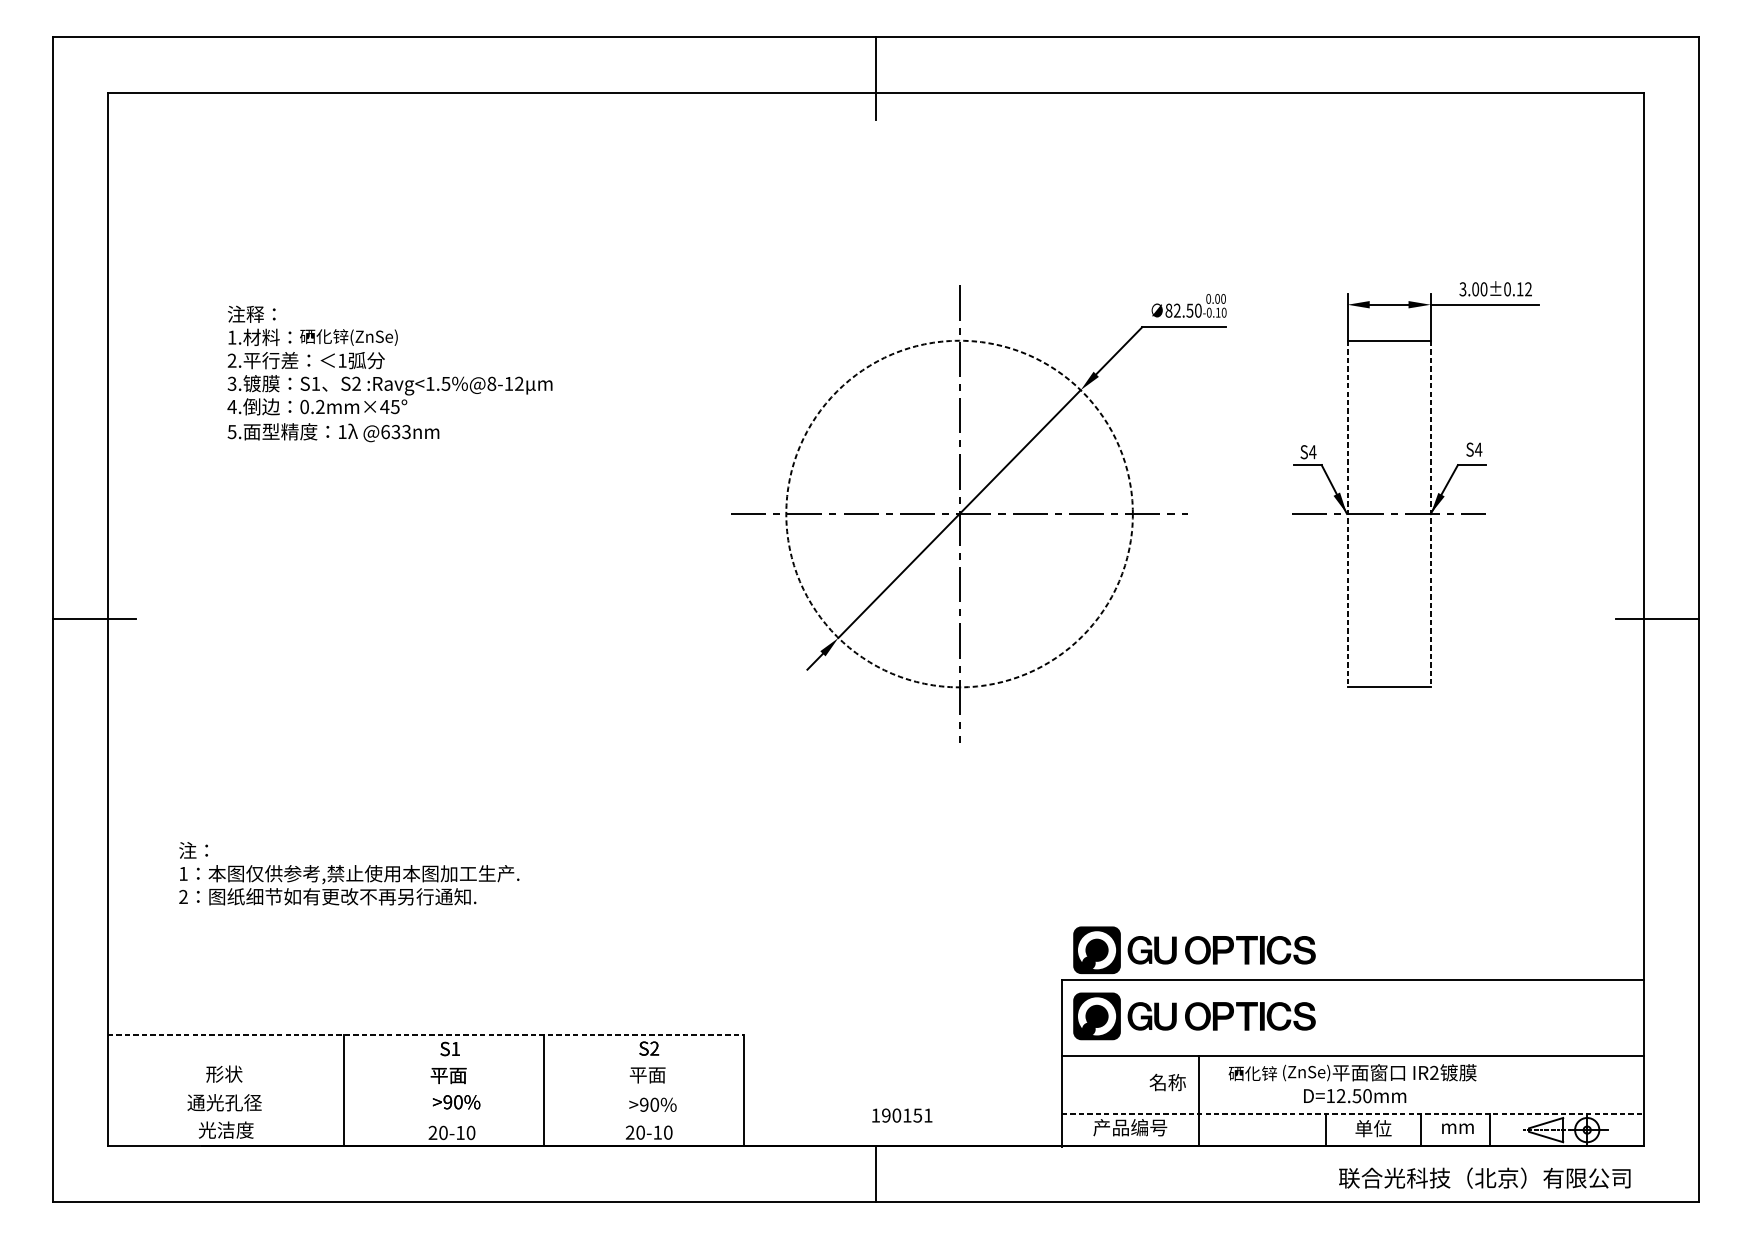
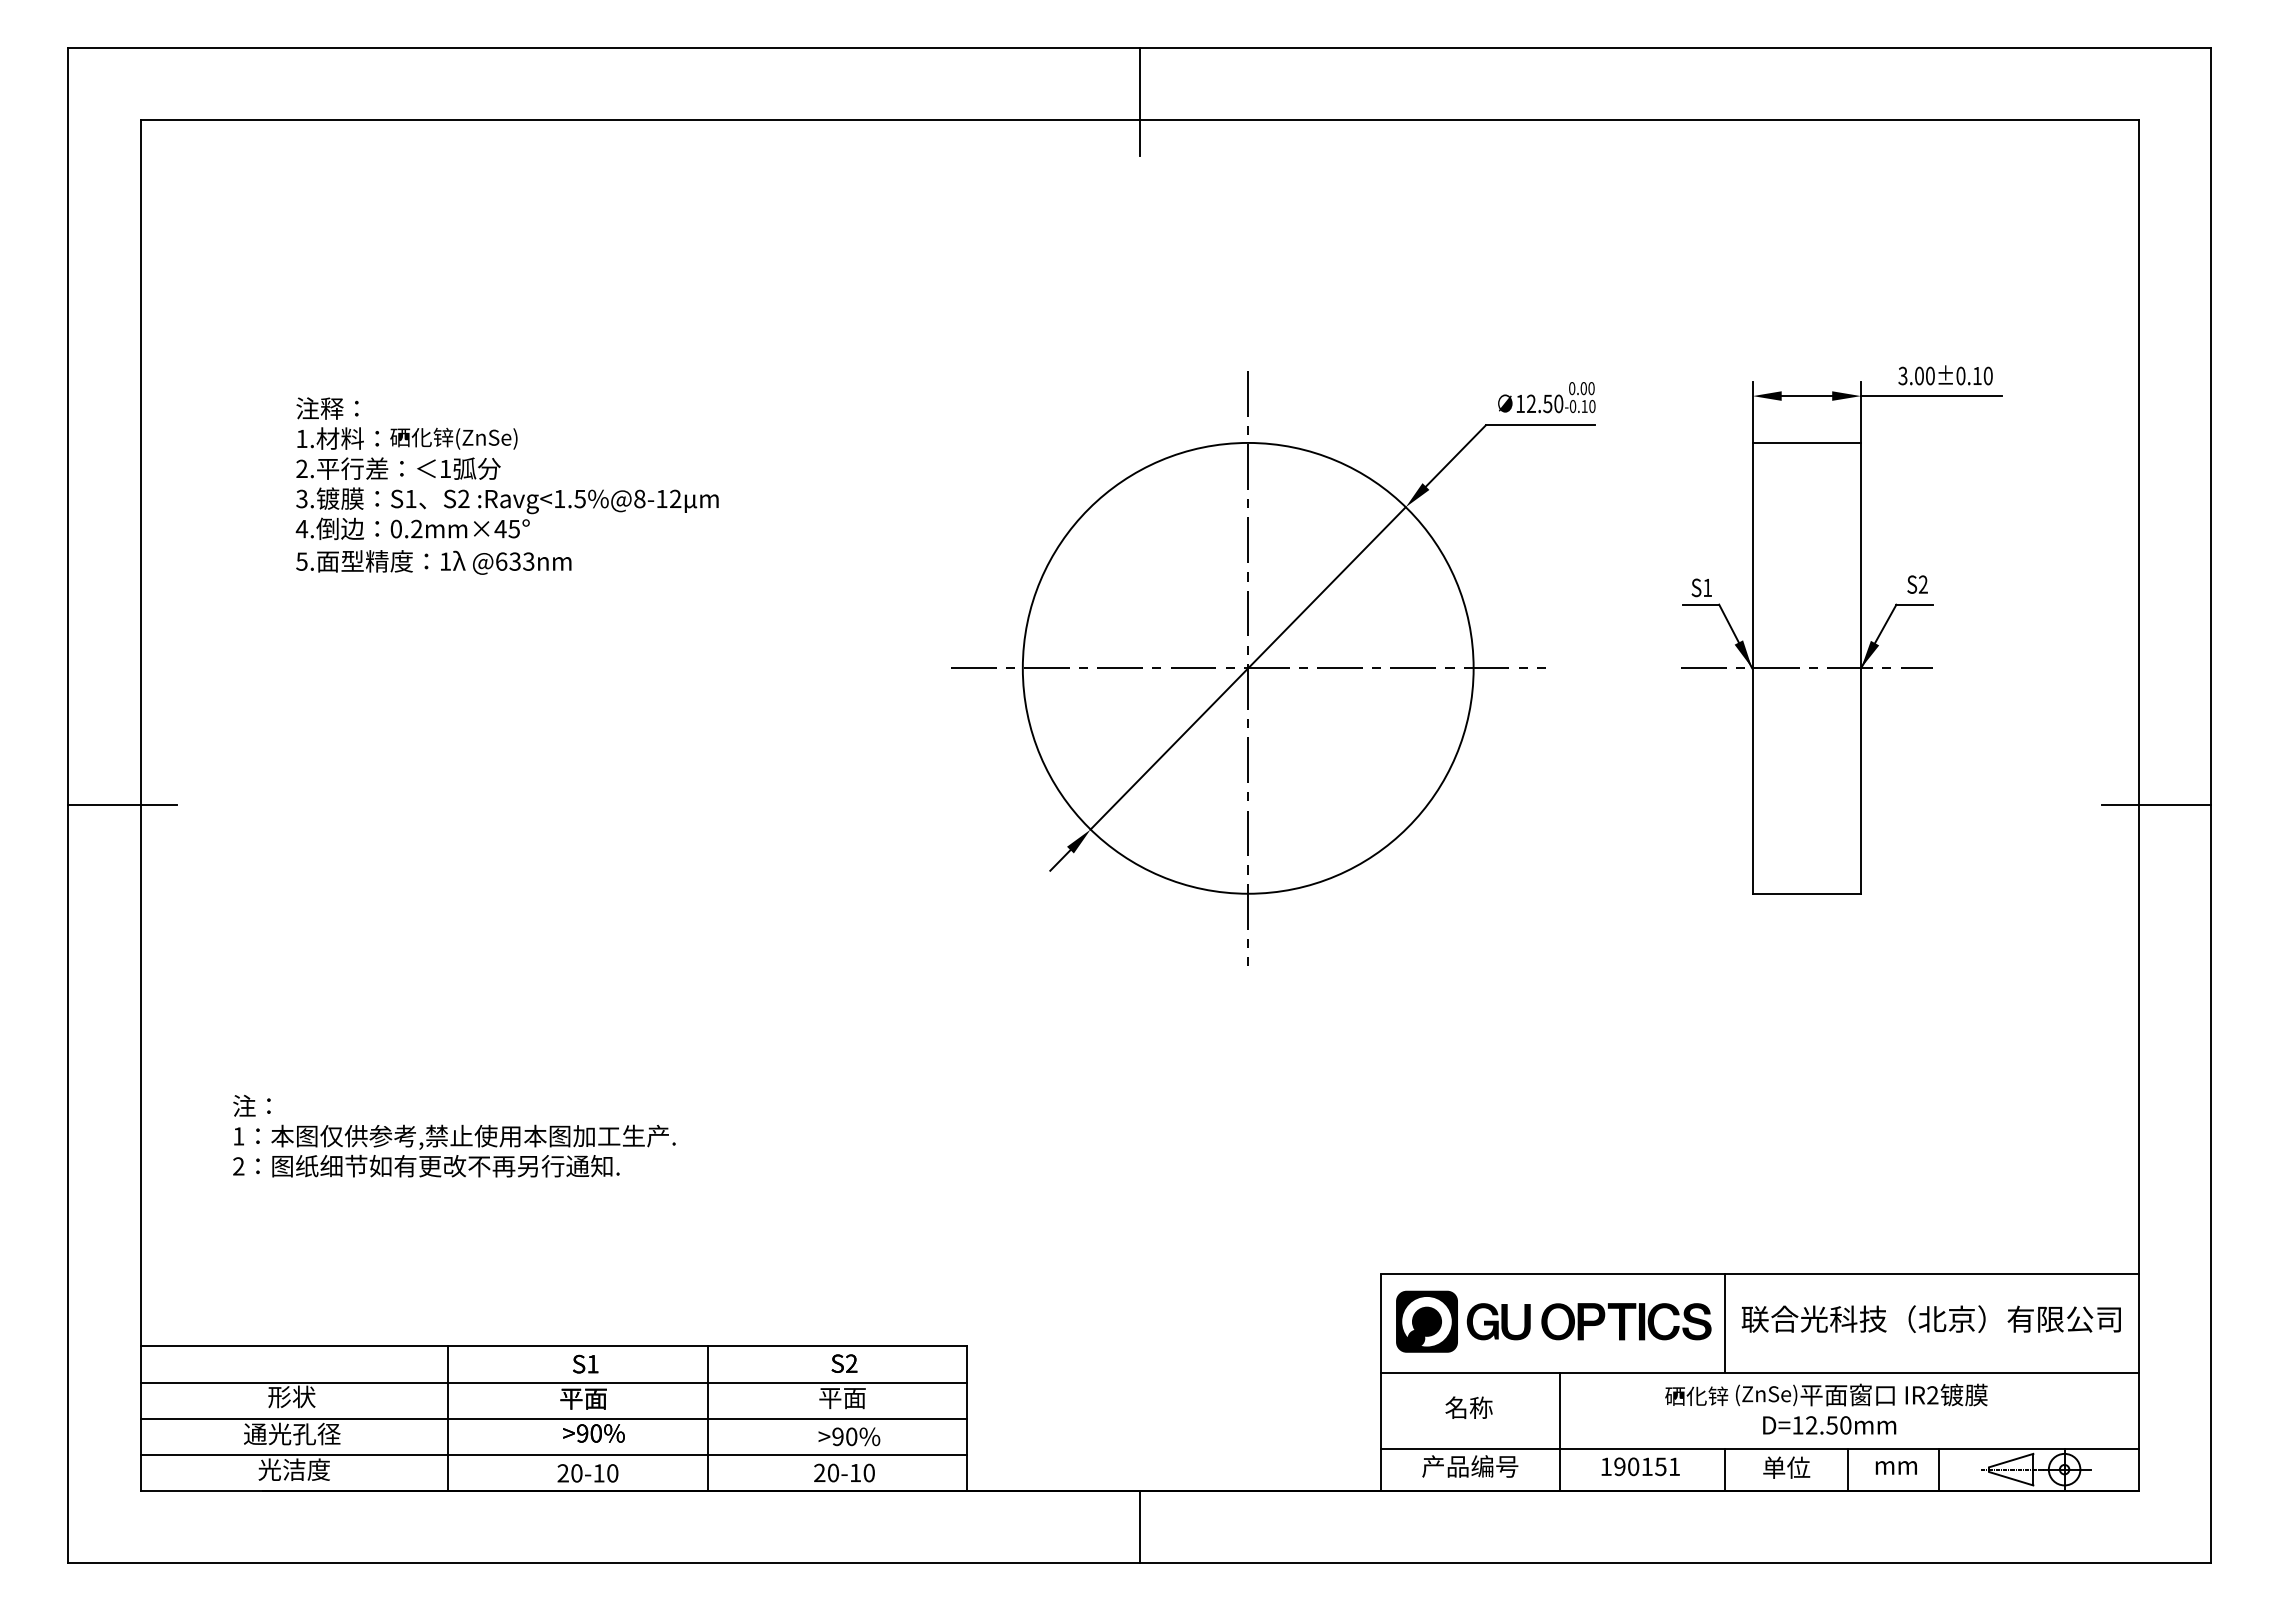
text: (1527, 289) -> (1987, 376), 3.00±0.12 -> 3.00±0.10
text: (1168, 310) -> (1520, 403), 82.50 -> 12.50
text: (1478, 449) -> (1923, 584), S4 -> S2
text: (1312, 451) -> (1707, 587), S4 -> S1
circle: (959, 513) -> (1247, 667), dashed -> solid
line: (1347, 514) -> (1752, 668), dashed -> solid
line: (1431, 514) -> (1861, 668), dashed -> solid
part: (1194, 950) -> (1553, 1235), removed
line: (1325, 1017) -> (1724, 1323), added
line: (426, 1035) -> (554, 1346), dashed -> solid
line: (425, 1063) -> (553, 1382), added
text: (1167, 1082) -> (1468, 1407), moved
text: (1352, 1083) -> (1826, 1408), moved
line: (425, 1090) -> (553, 1418), added
line: (1352, 1113) -> (1759, 1448), dashed -> solid
text: (902, 1115) -> (1640, 1466), moved
line: (425, 1118) -> (553, 1454), added
text: (1484, 1177) -> (1930, 1318), moved

